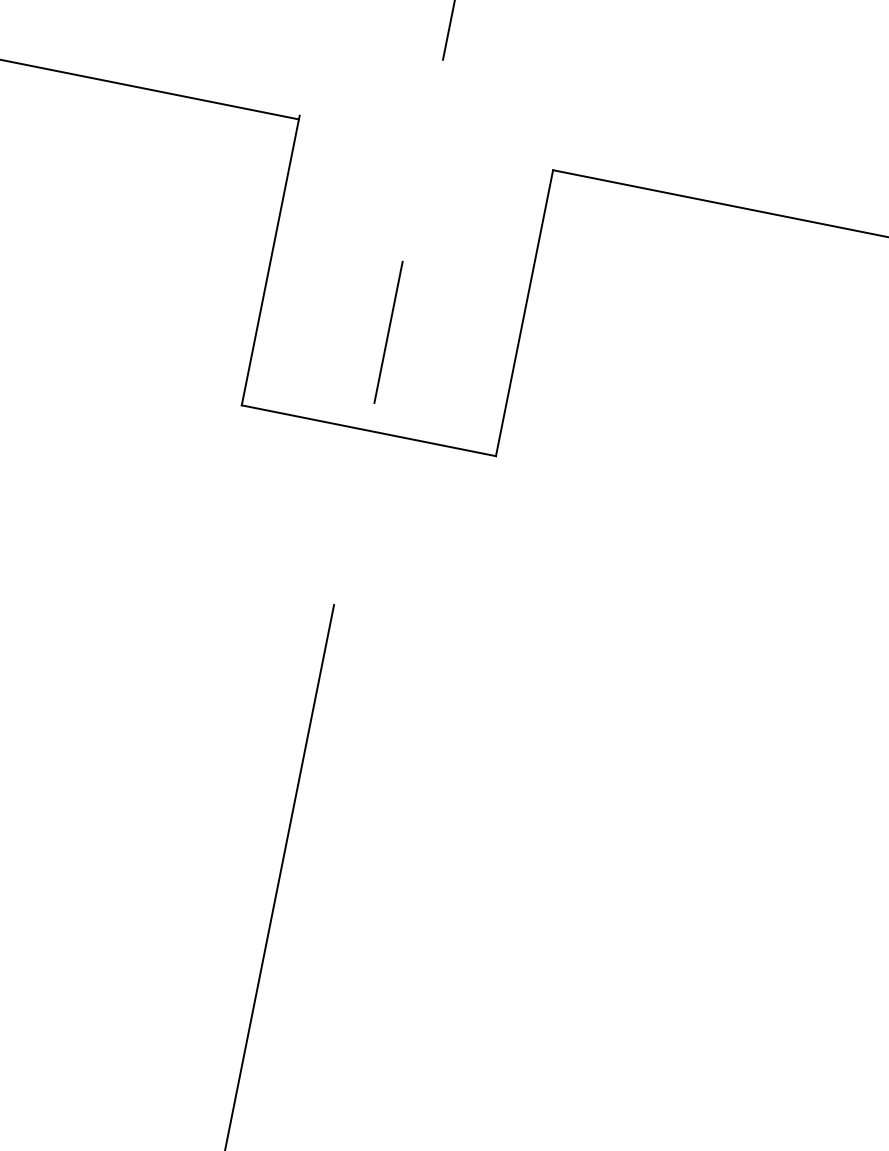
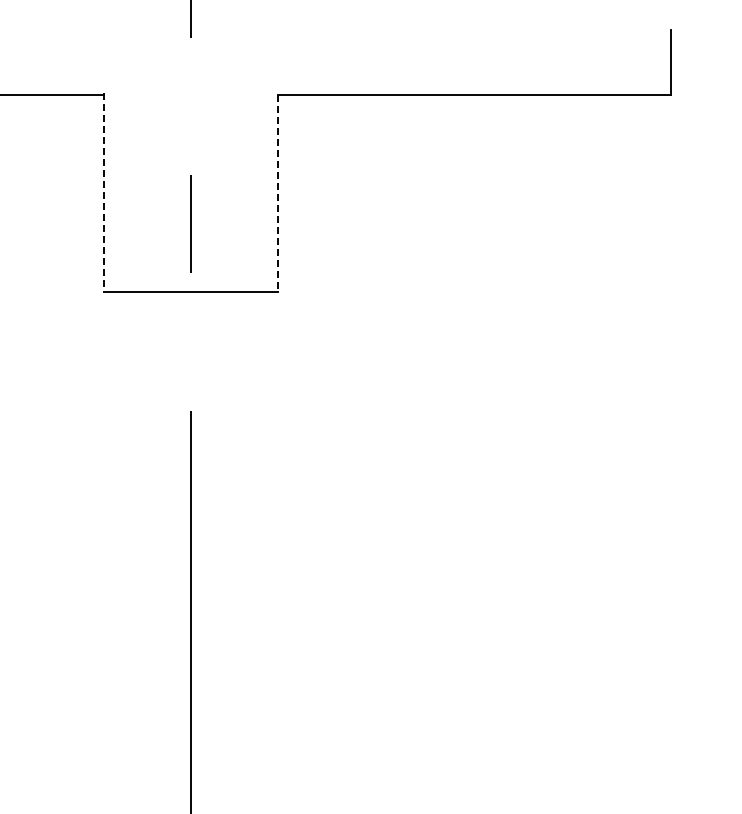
line: (270, 260) -> (103, 192), solid -> dashed
line: (524, 314) -> (278, 194), solid -> dashed

